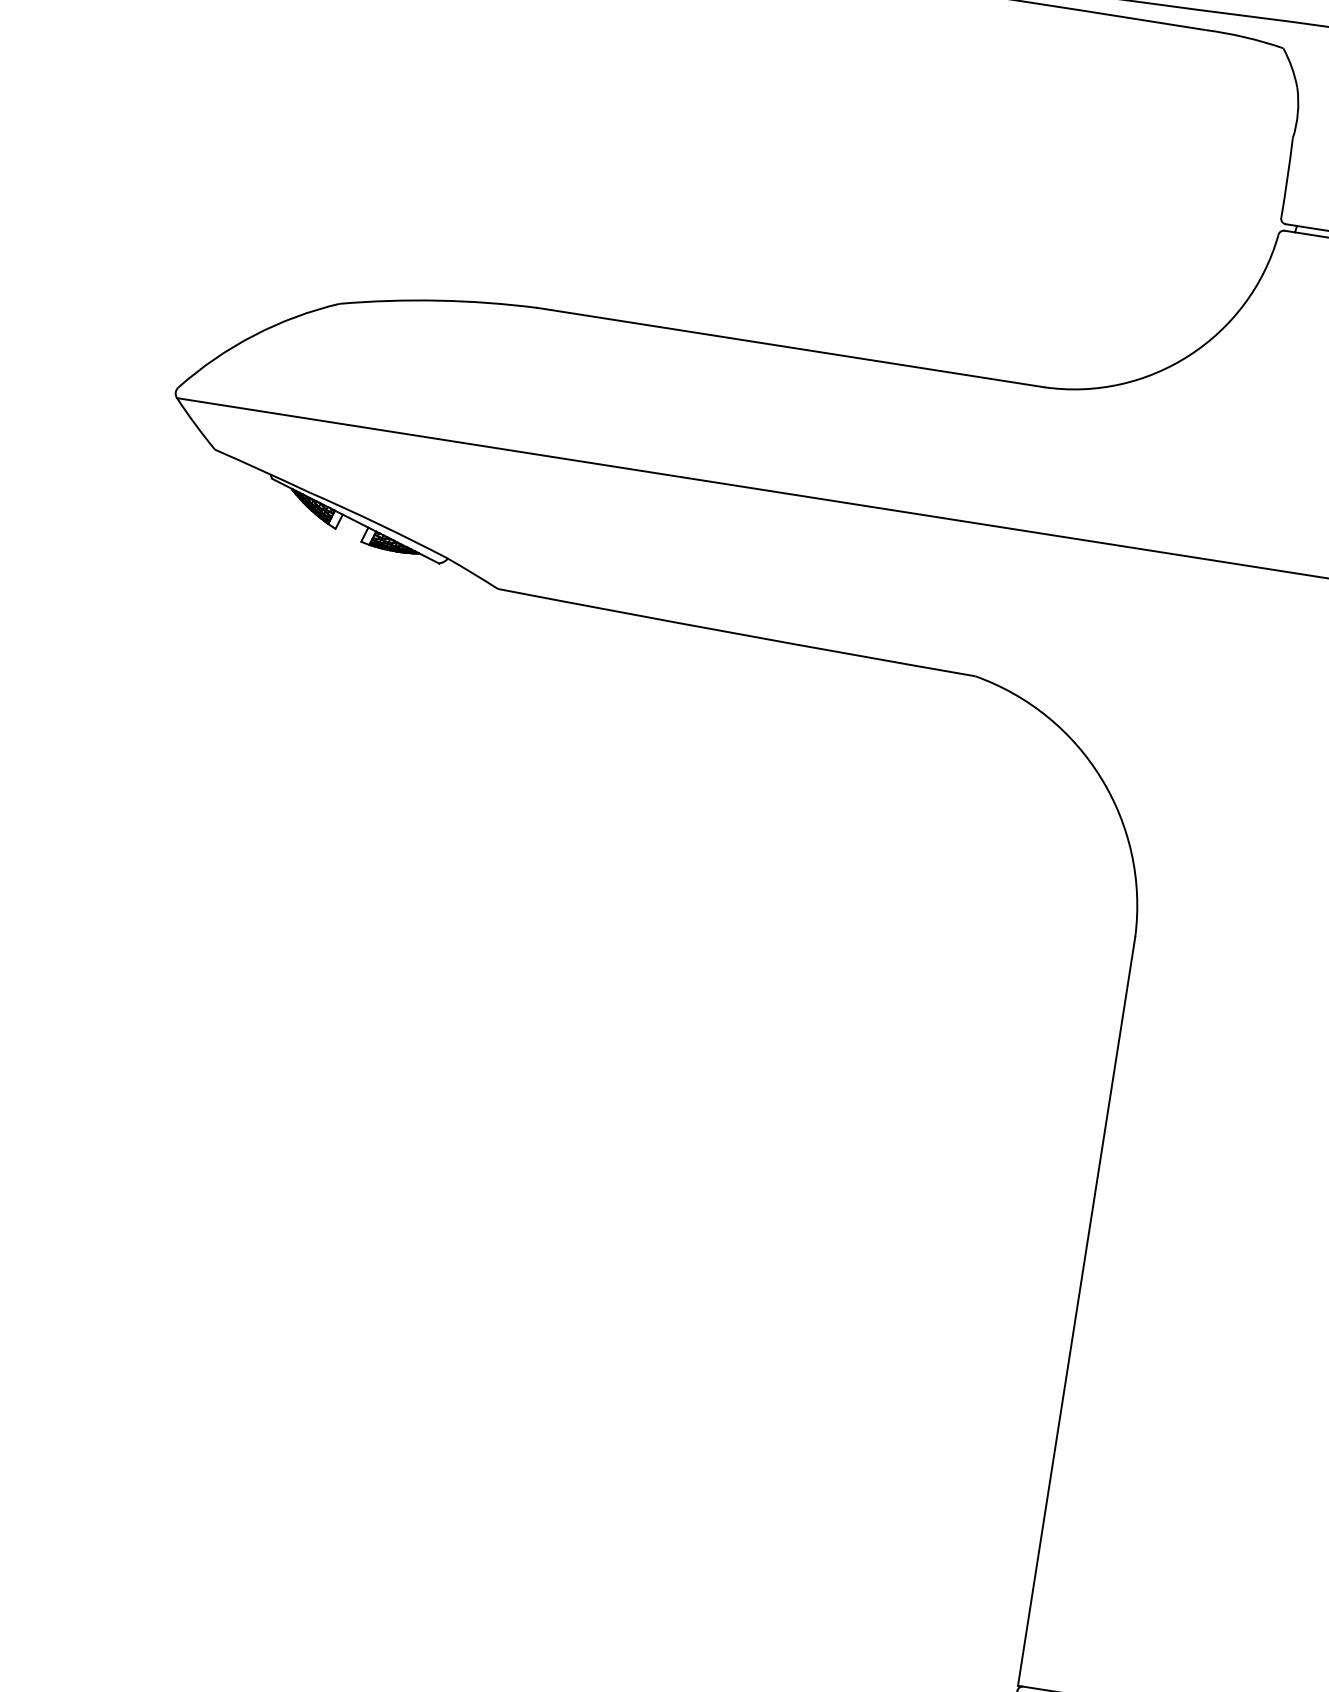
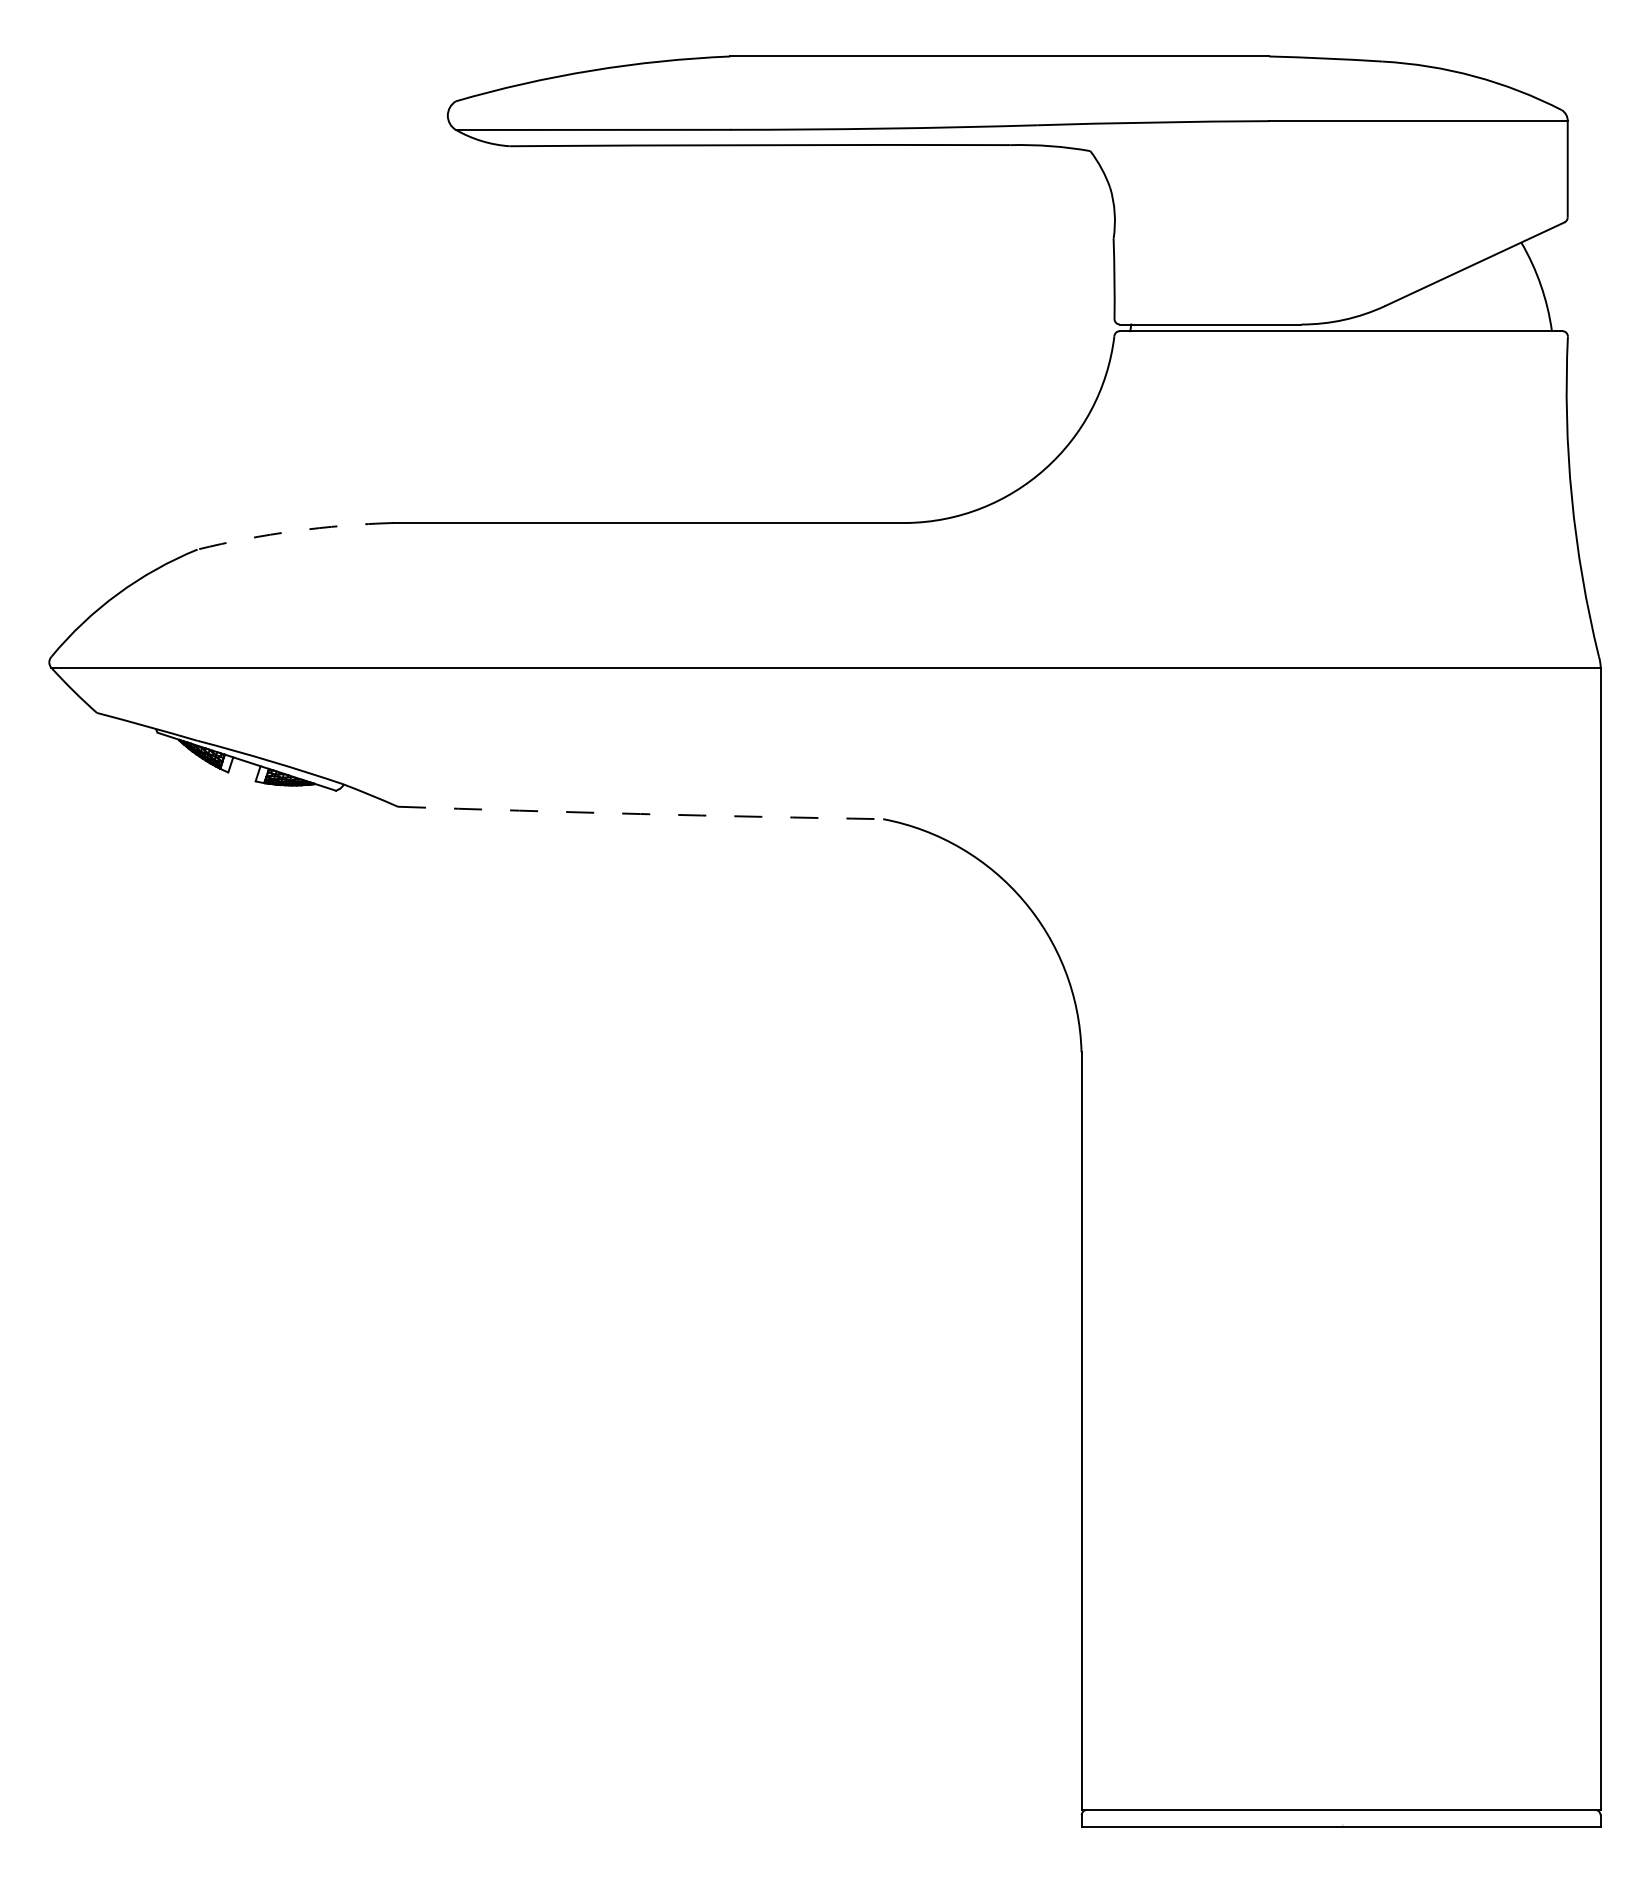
arc: (438, 300) -> (294, 531), solid -> dashed
arc: (736, 634) -> (640, 814), solid -> dashed

